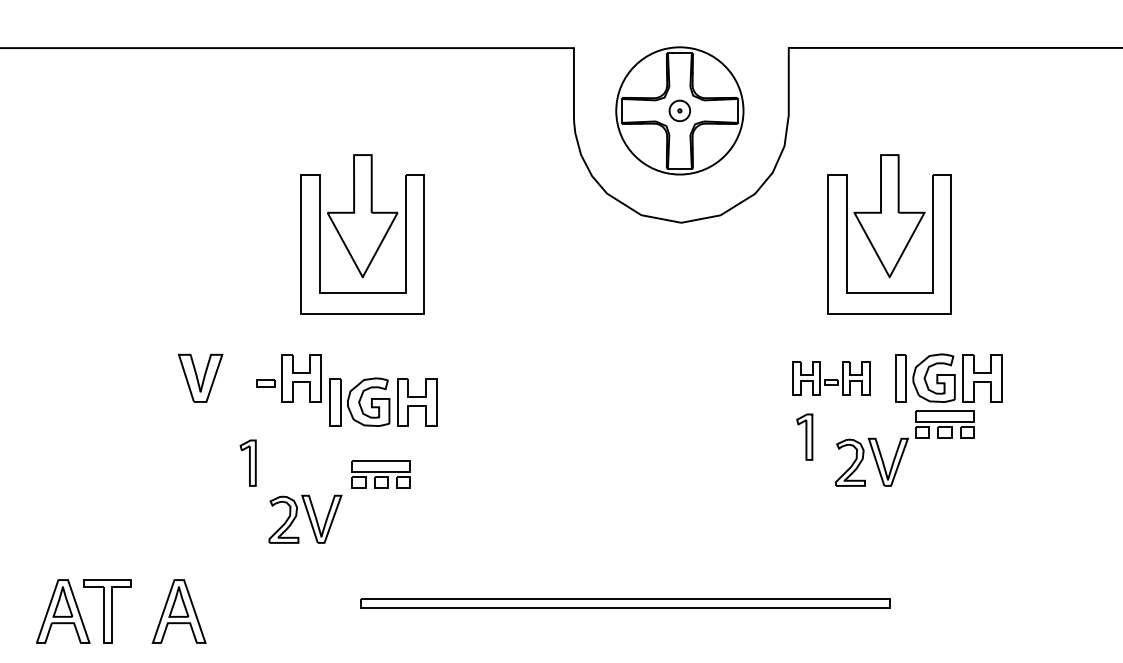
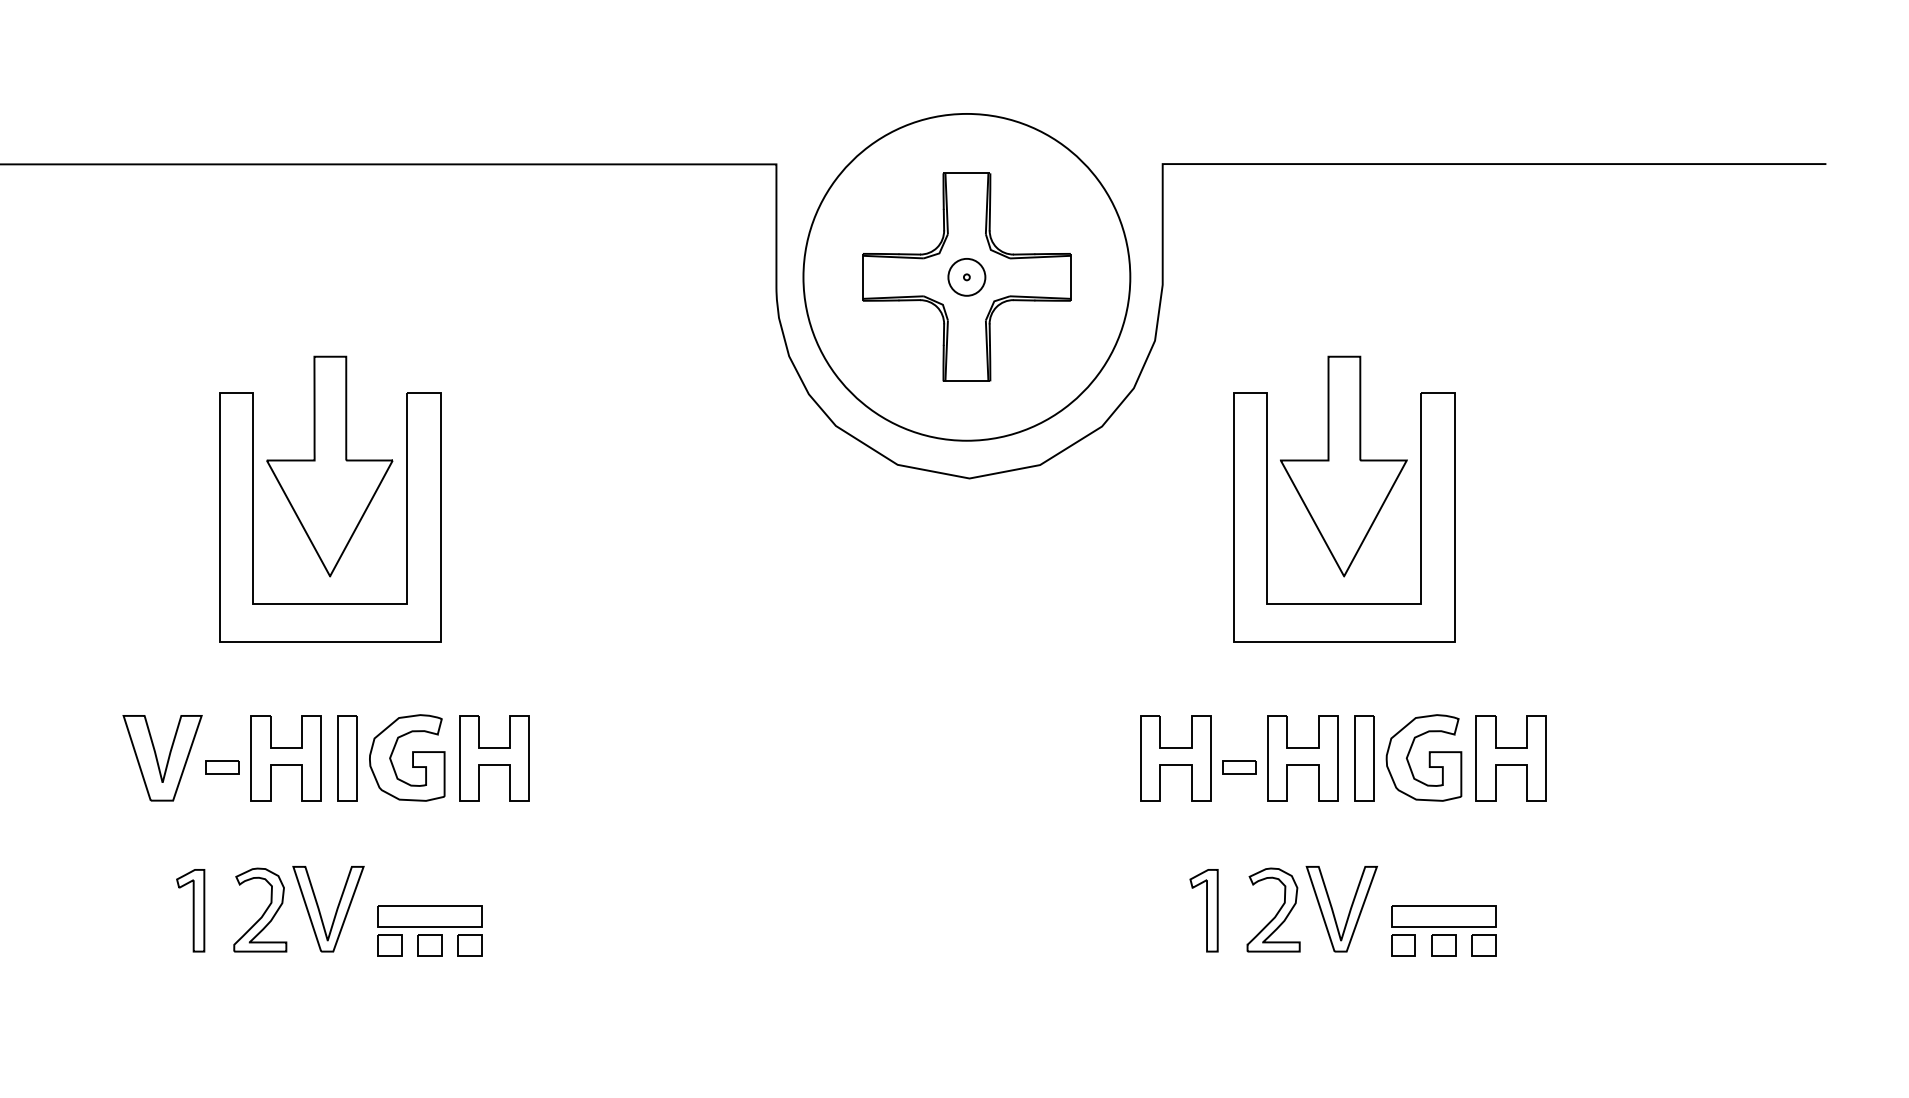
circle: (679, 110) -> (966, 276), size x1.43
part: (362, 234) -> (329, 499), moved
part: (200, 377) -> (162, 756), moved
part: (831, 378) -> (1239, 758), size x1.43
part: (383, 401) -> (433, 756), moved
part: (944, 424) -> (1442, 931), moved
part: (804, 436) -> (1203, 909), moved
part: (305, 518) -> (299, 907), moved

